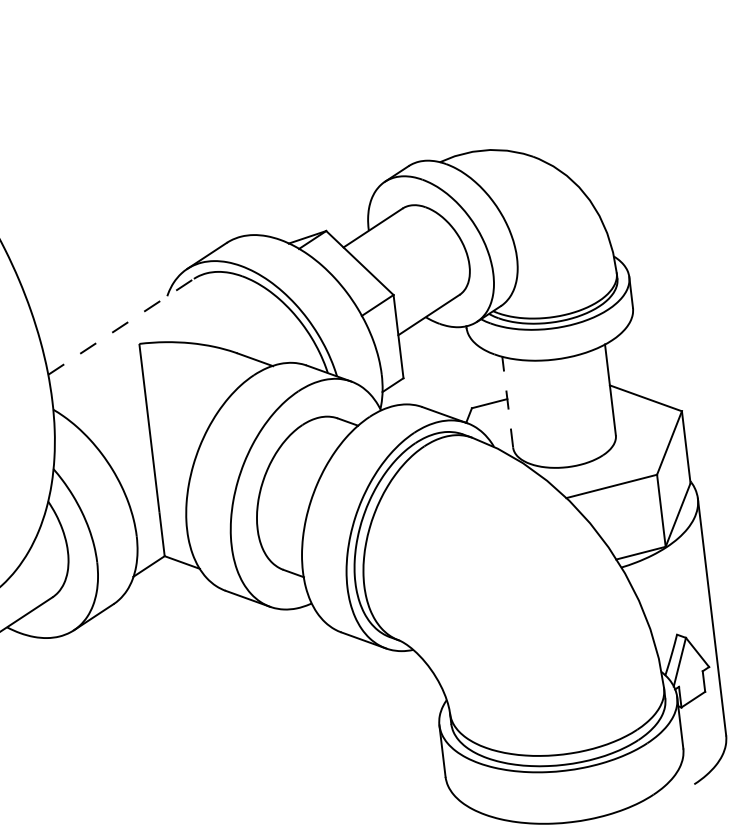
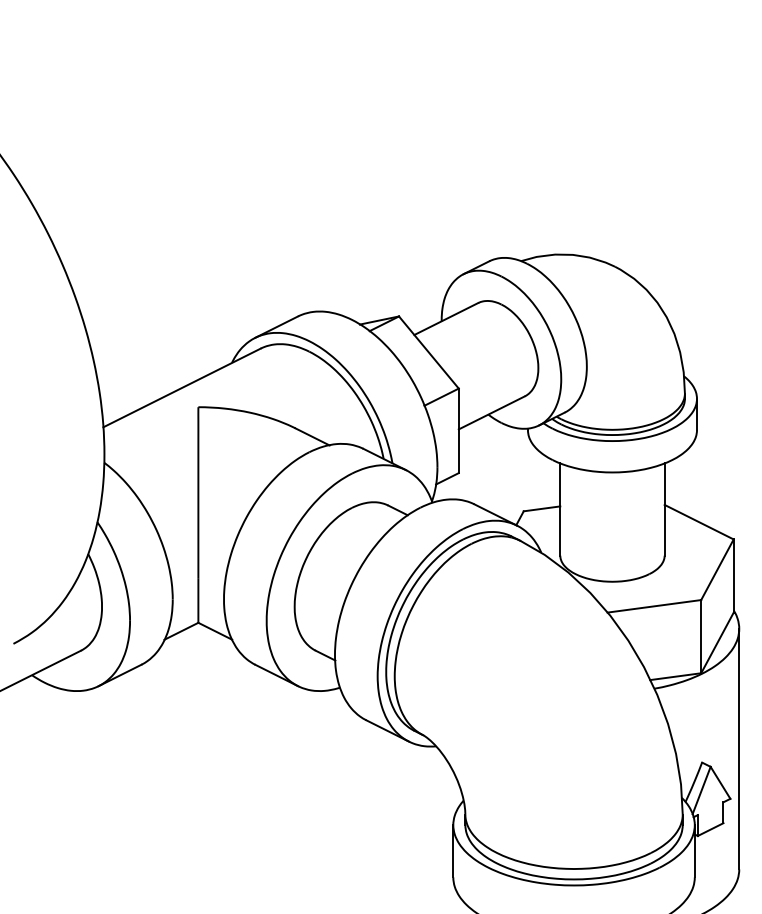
line: (121, 326) -> (182, 387), dashed -> solid
line: (507, 402) -> (560, 509), dashed -> solid

